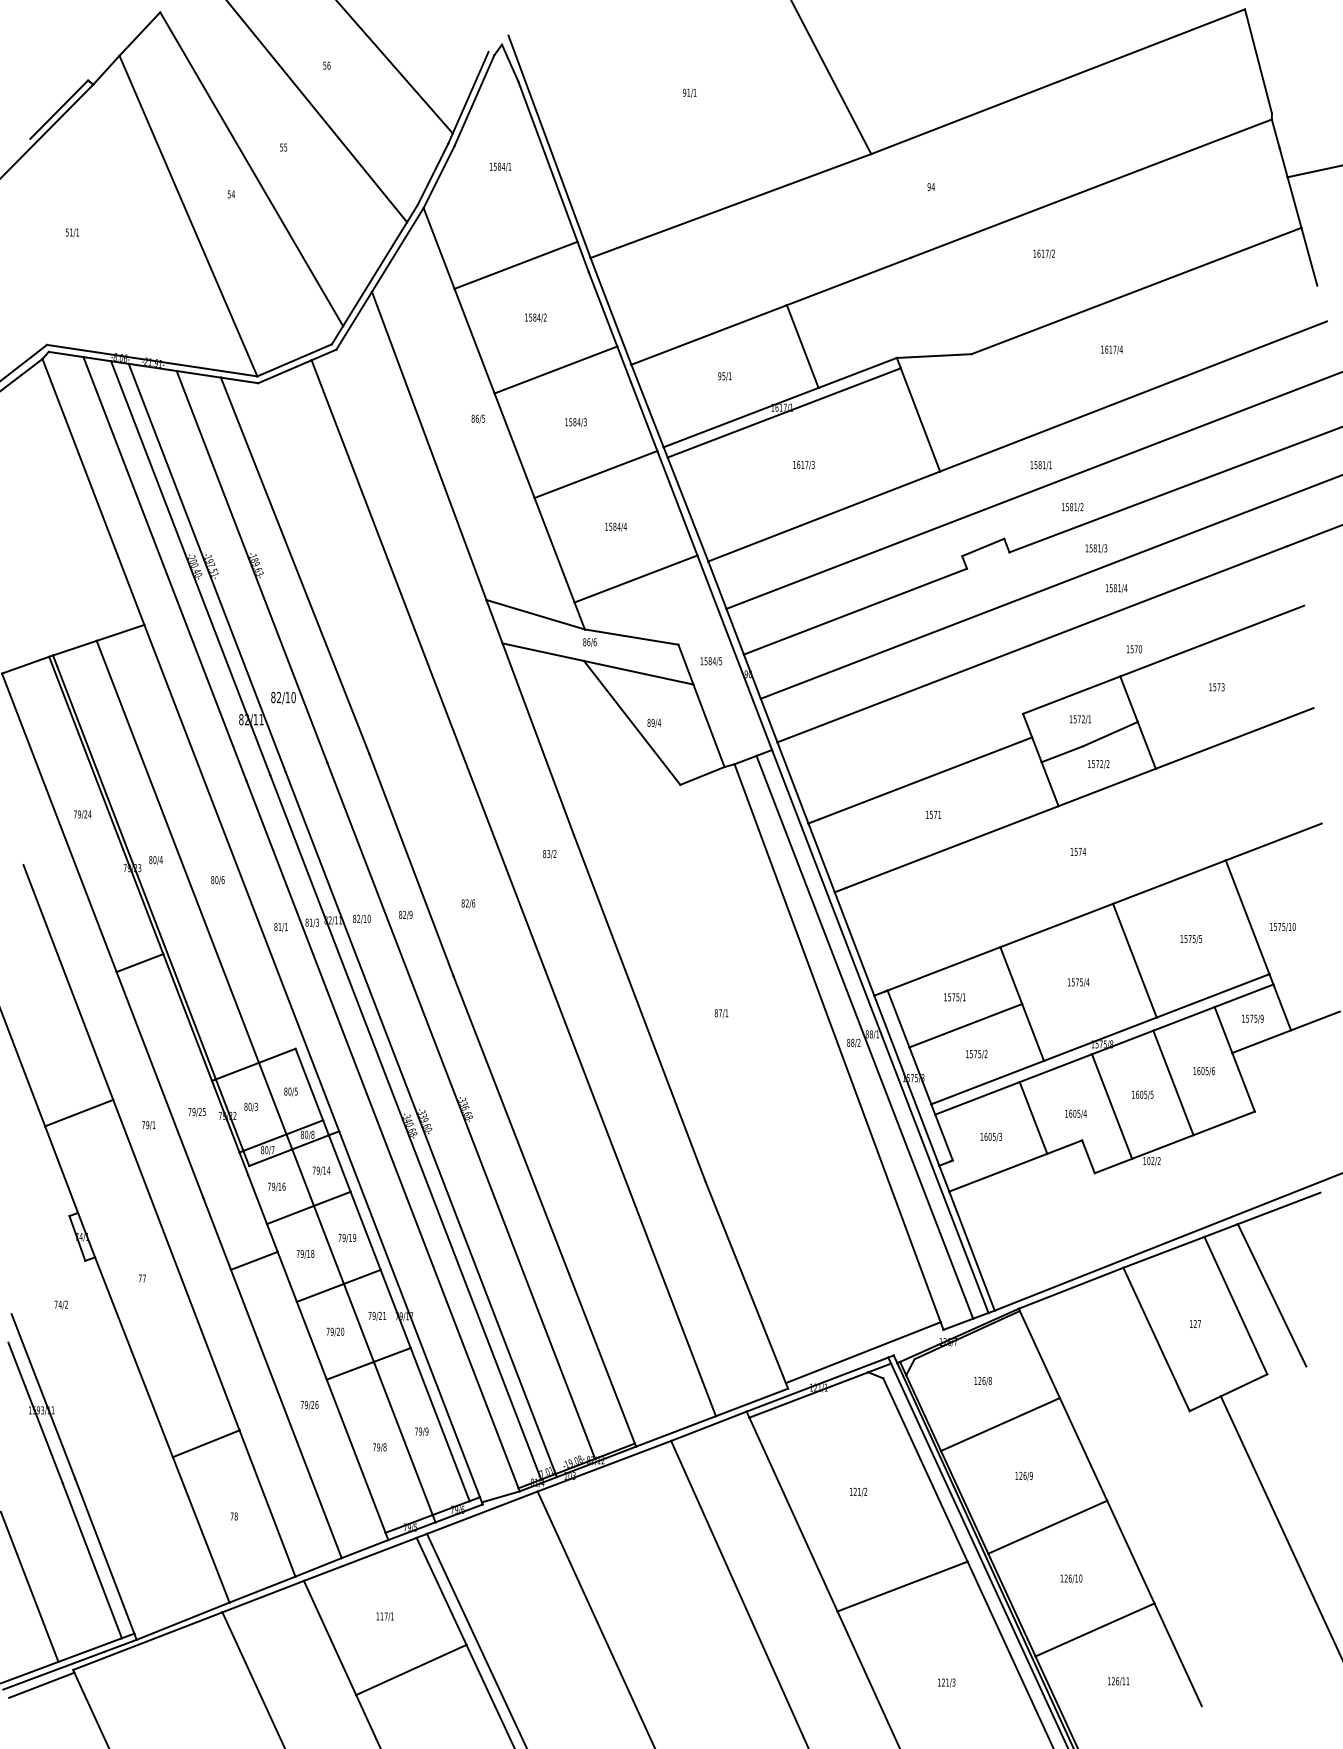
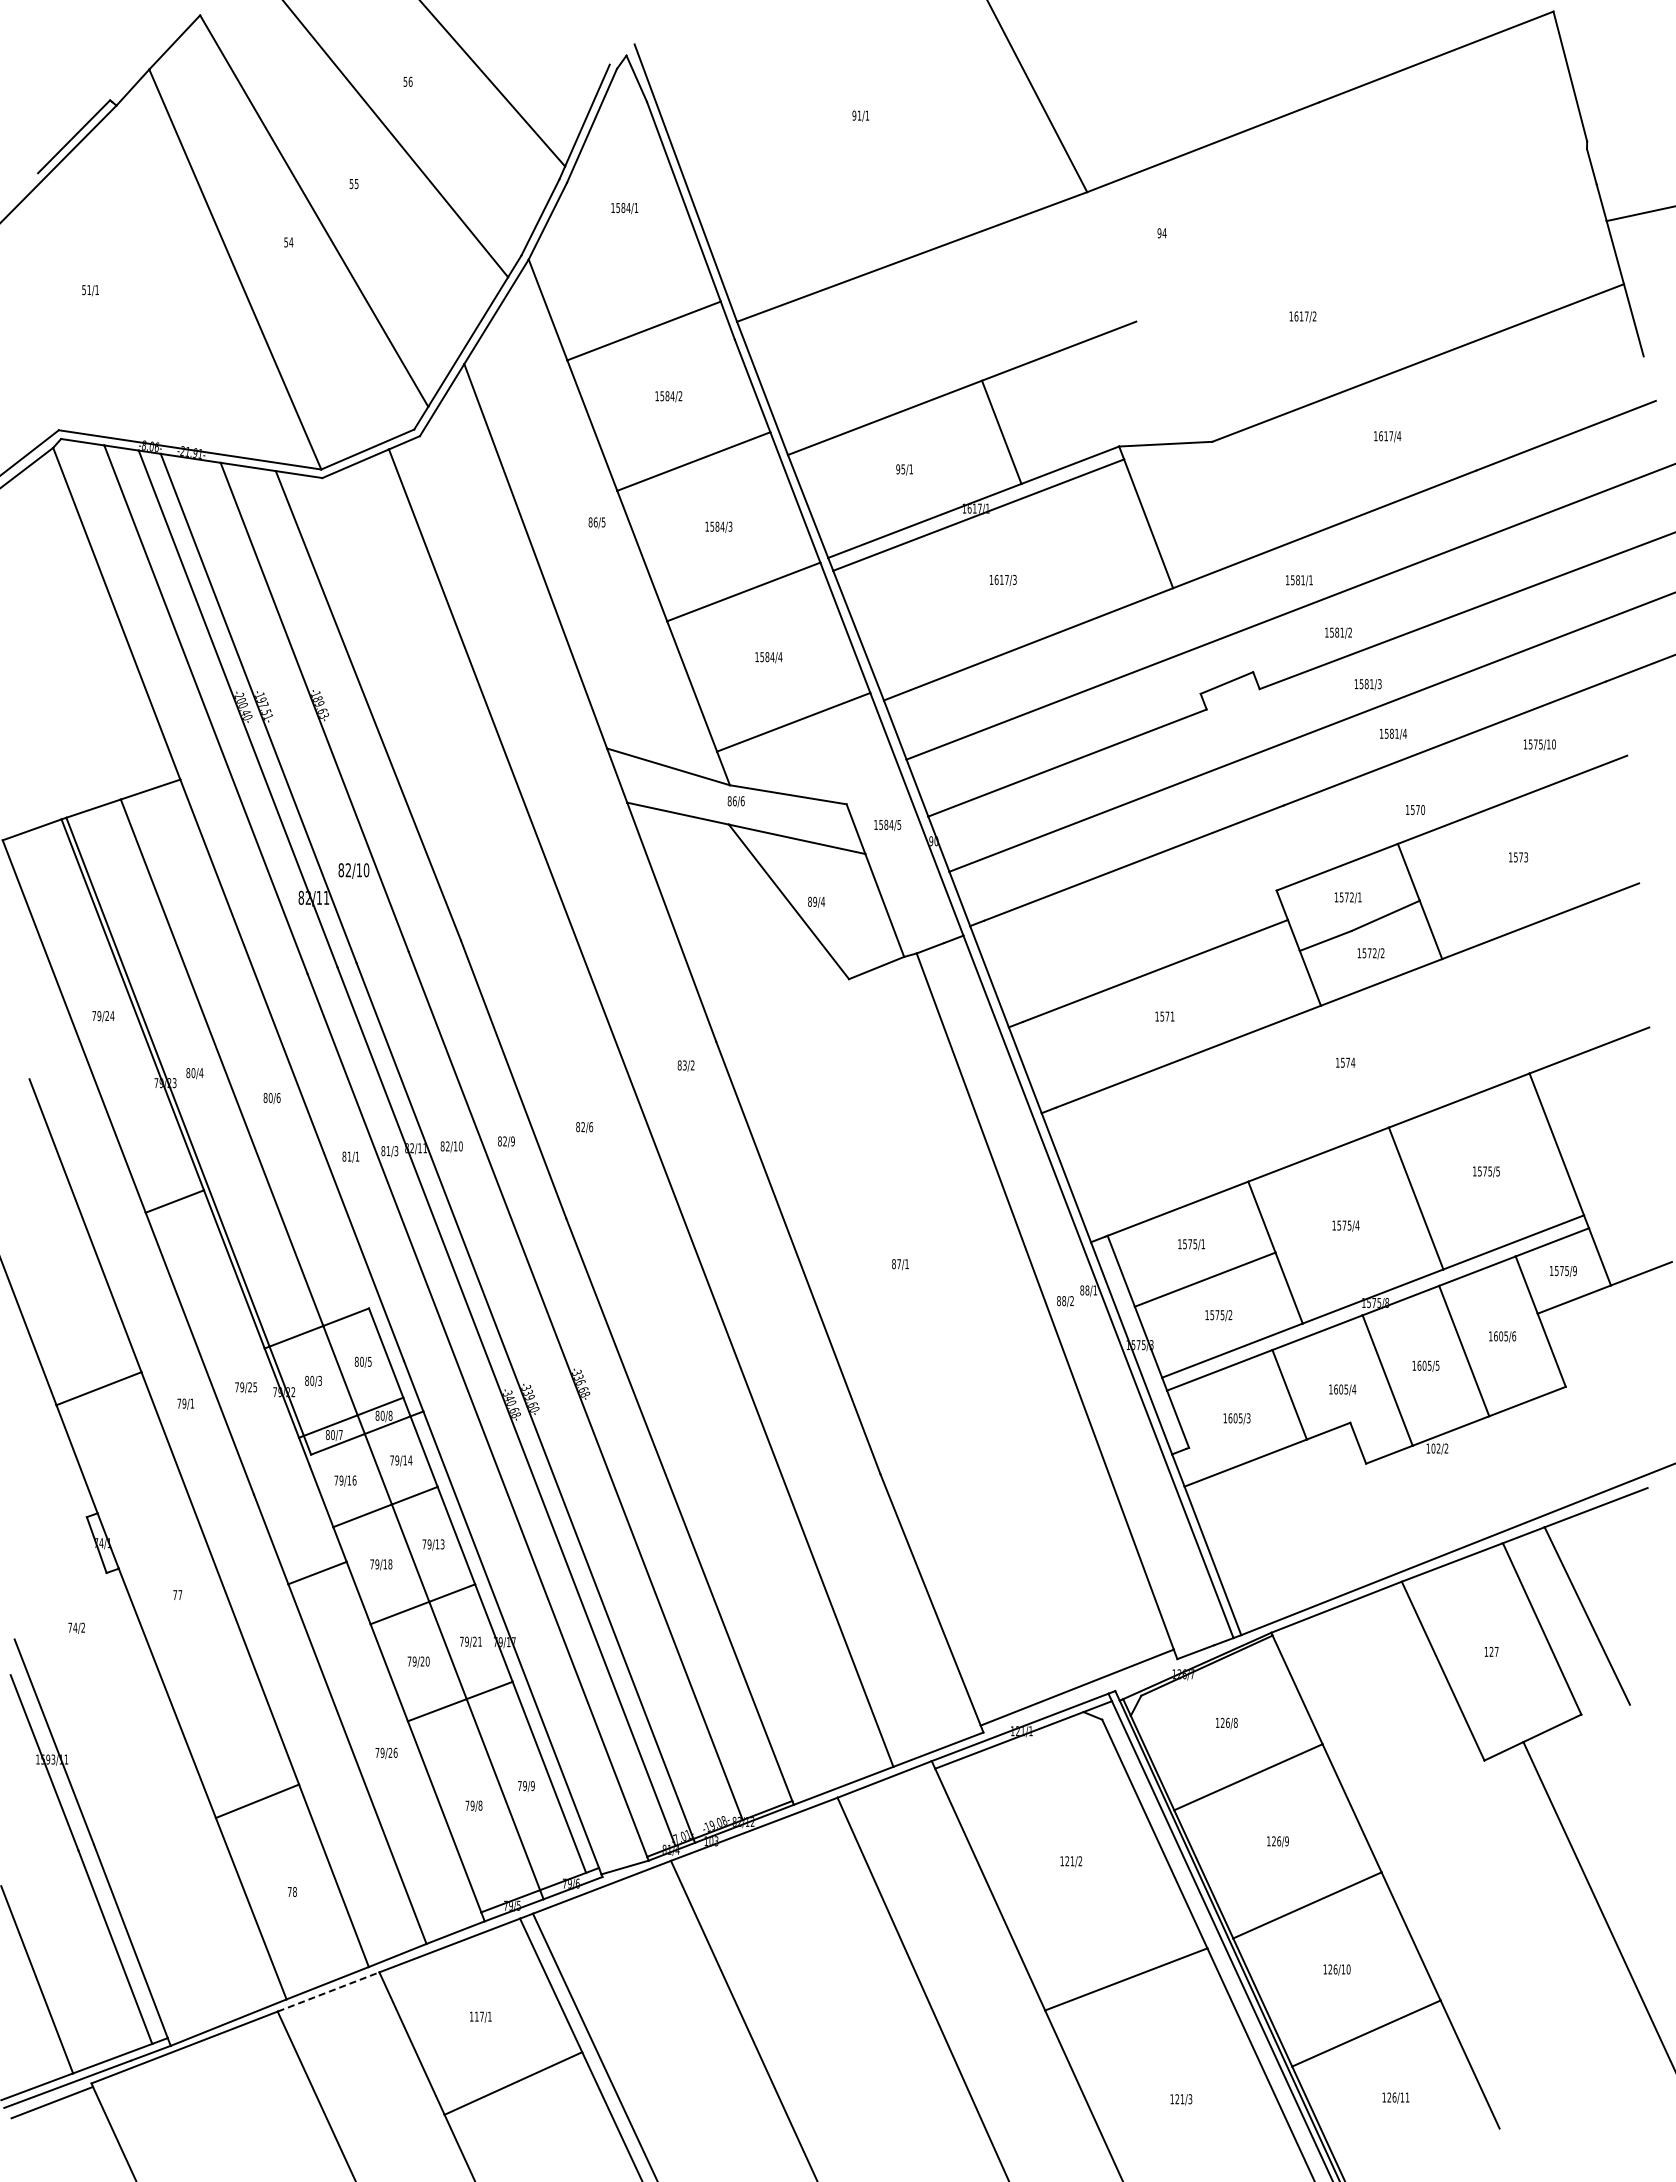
line: (1091, 188) -> (1361, 235), removed
text: (1282, 926) -> (1539, 744), moved
line: (865, 1037) -> (1079, 1294), removed
text: (354, 1237) -> (442, 1544), 79/19 -> 79/13
line: (263, 1596) -> (328, 1991), solid -> dashed

